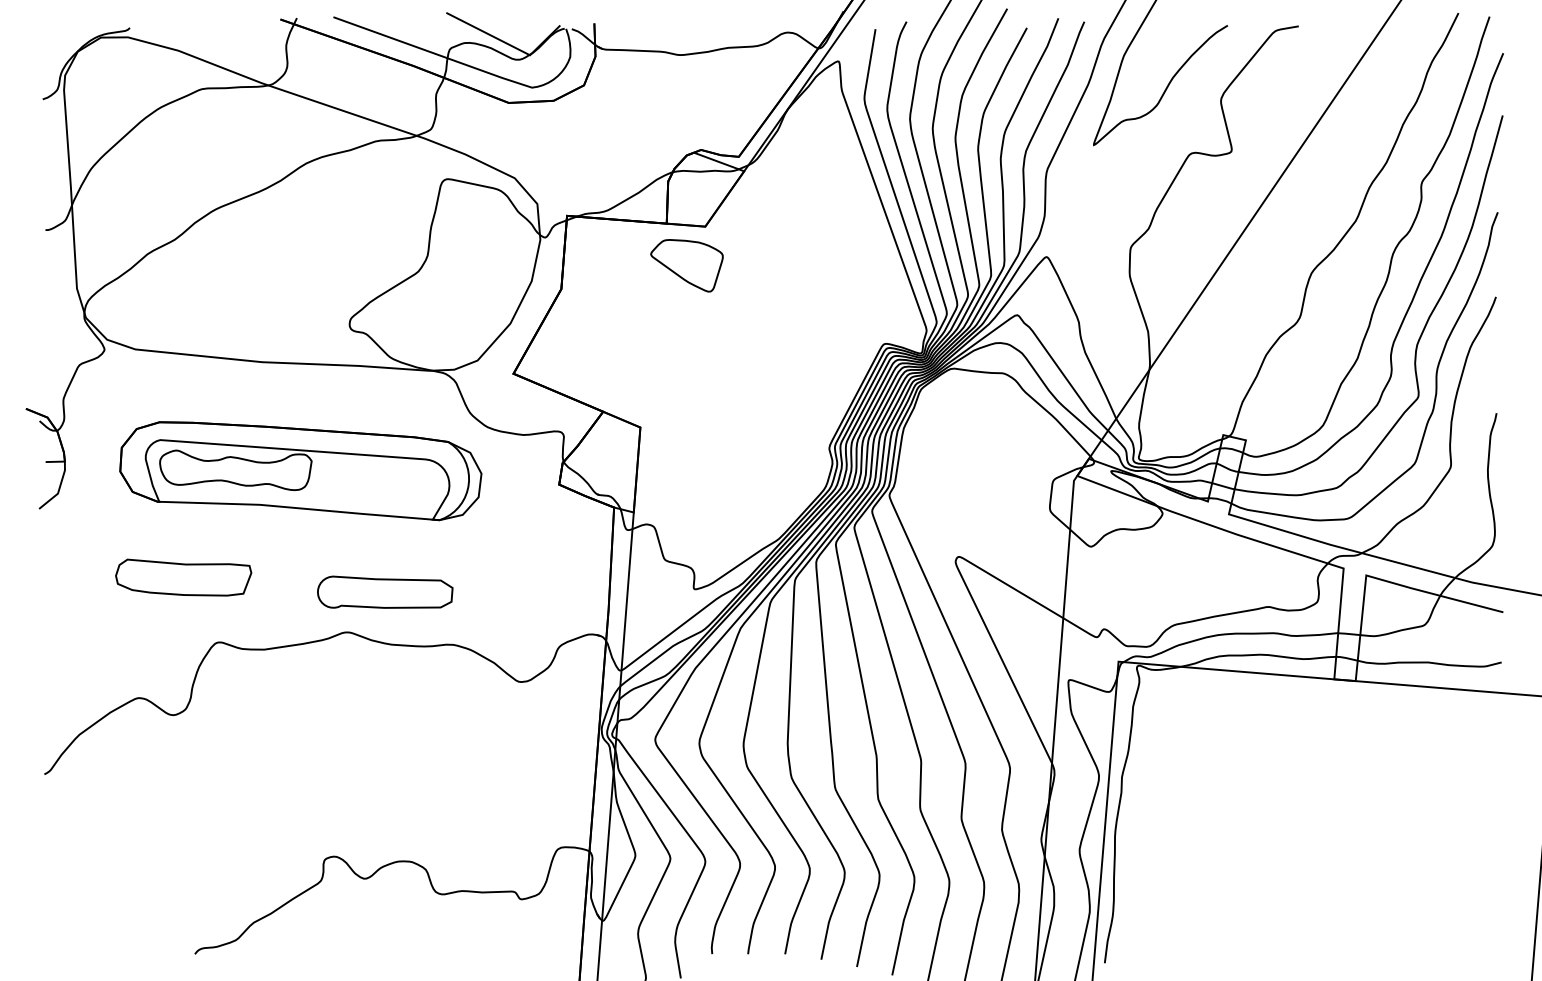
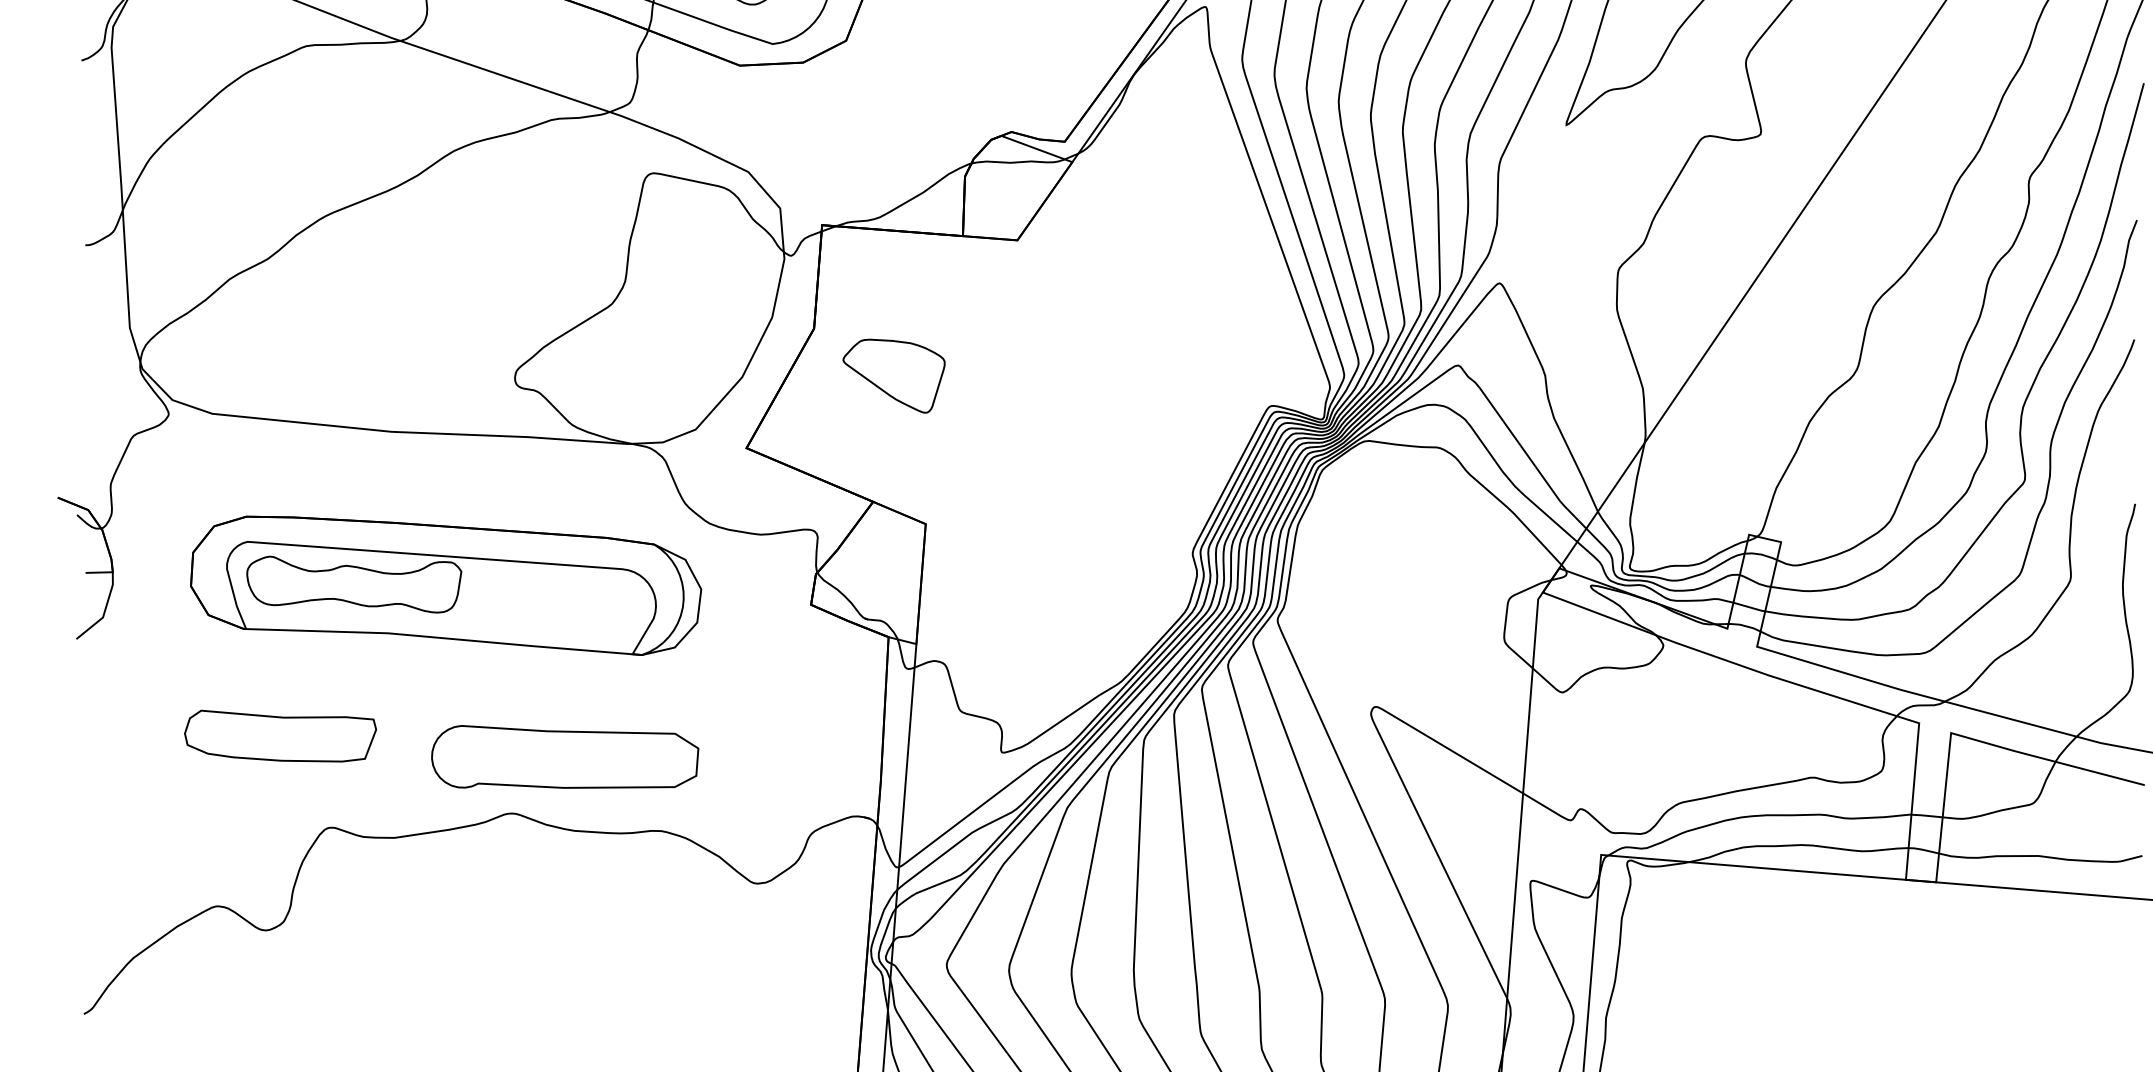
part: (686, 265) -> (893, 375), moved
part: (385, 591) -> (565, 755), size x1.4

